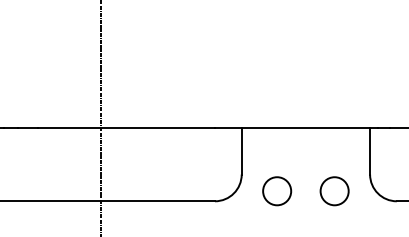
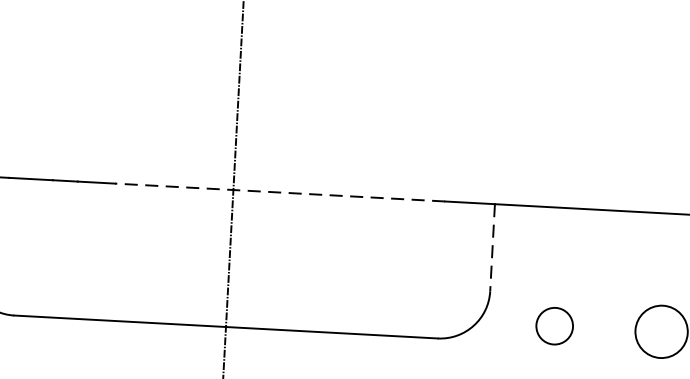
line: (126, 127) -> (280, 192), solid -> dashed
line: (241, 151) -> (492, 248), solid -> dashed
circle: (277, 191) -> (555, 326), size x0.7

